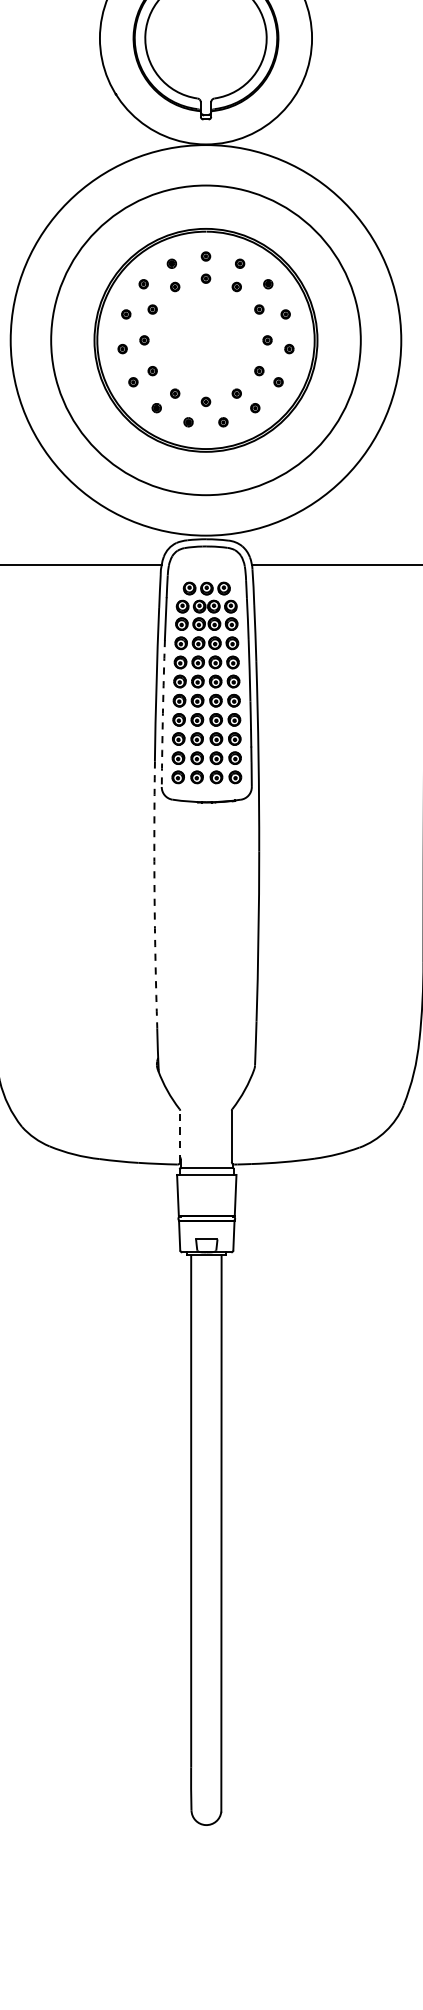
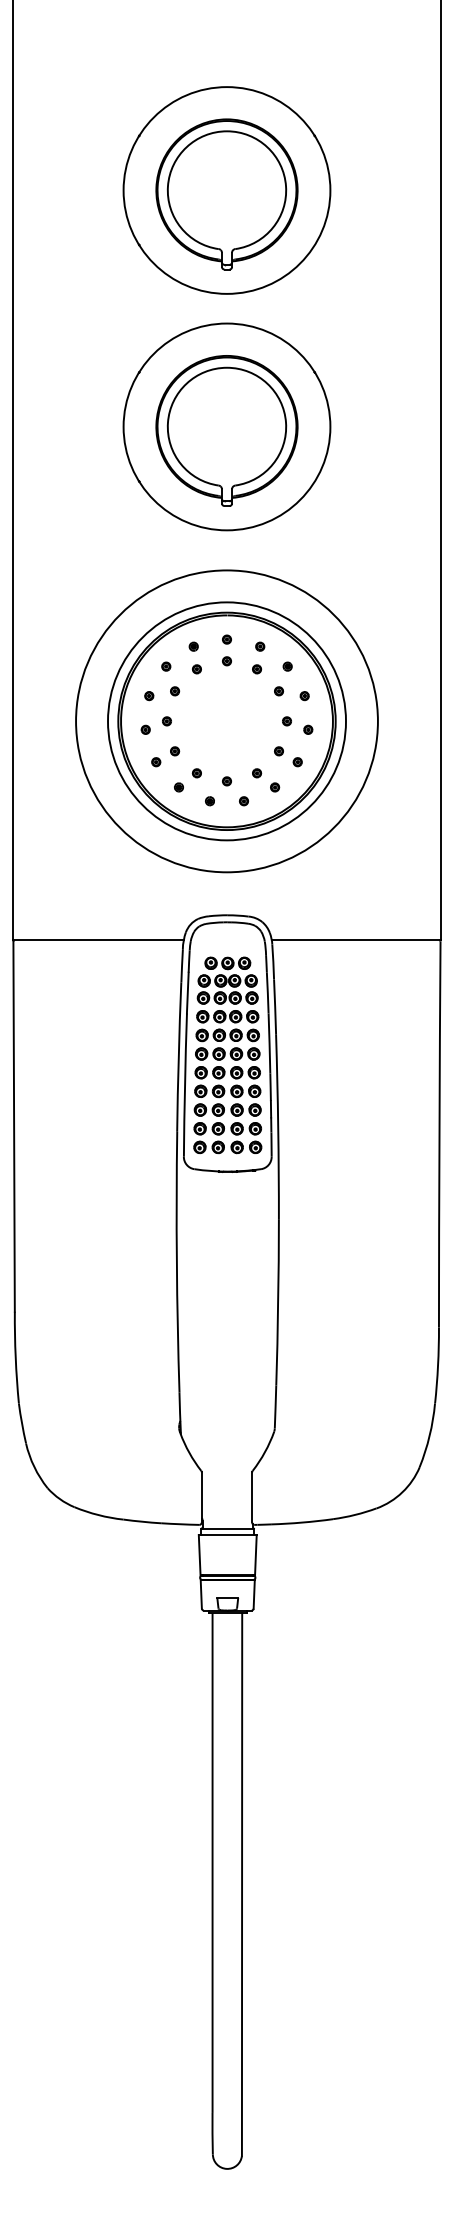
circle: (205, 340) -> (226, 721), size x0.62
arc: (163, 713) -> (185, 1085), dashed -> solid
arc: (154, 895) -> (176, 1262), dashed -> solid
line: (179, 1136) -> (201, 1497), dashed -> solid

